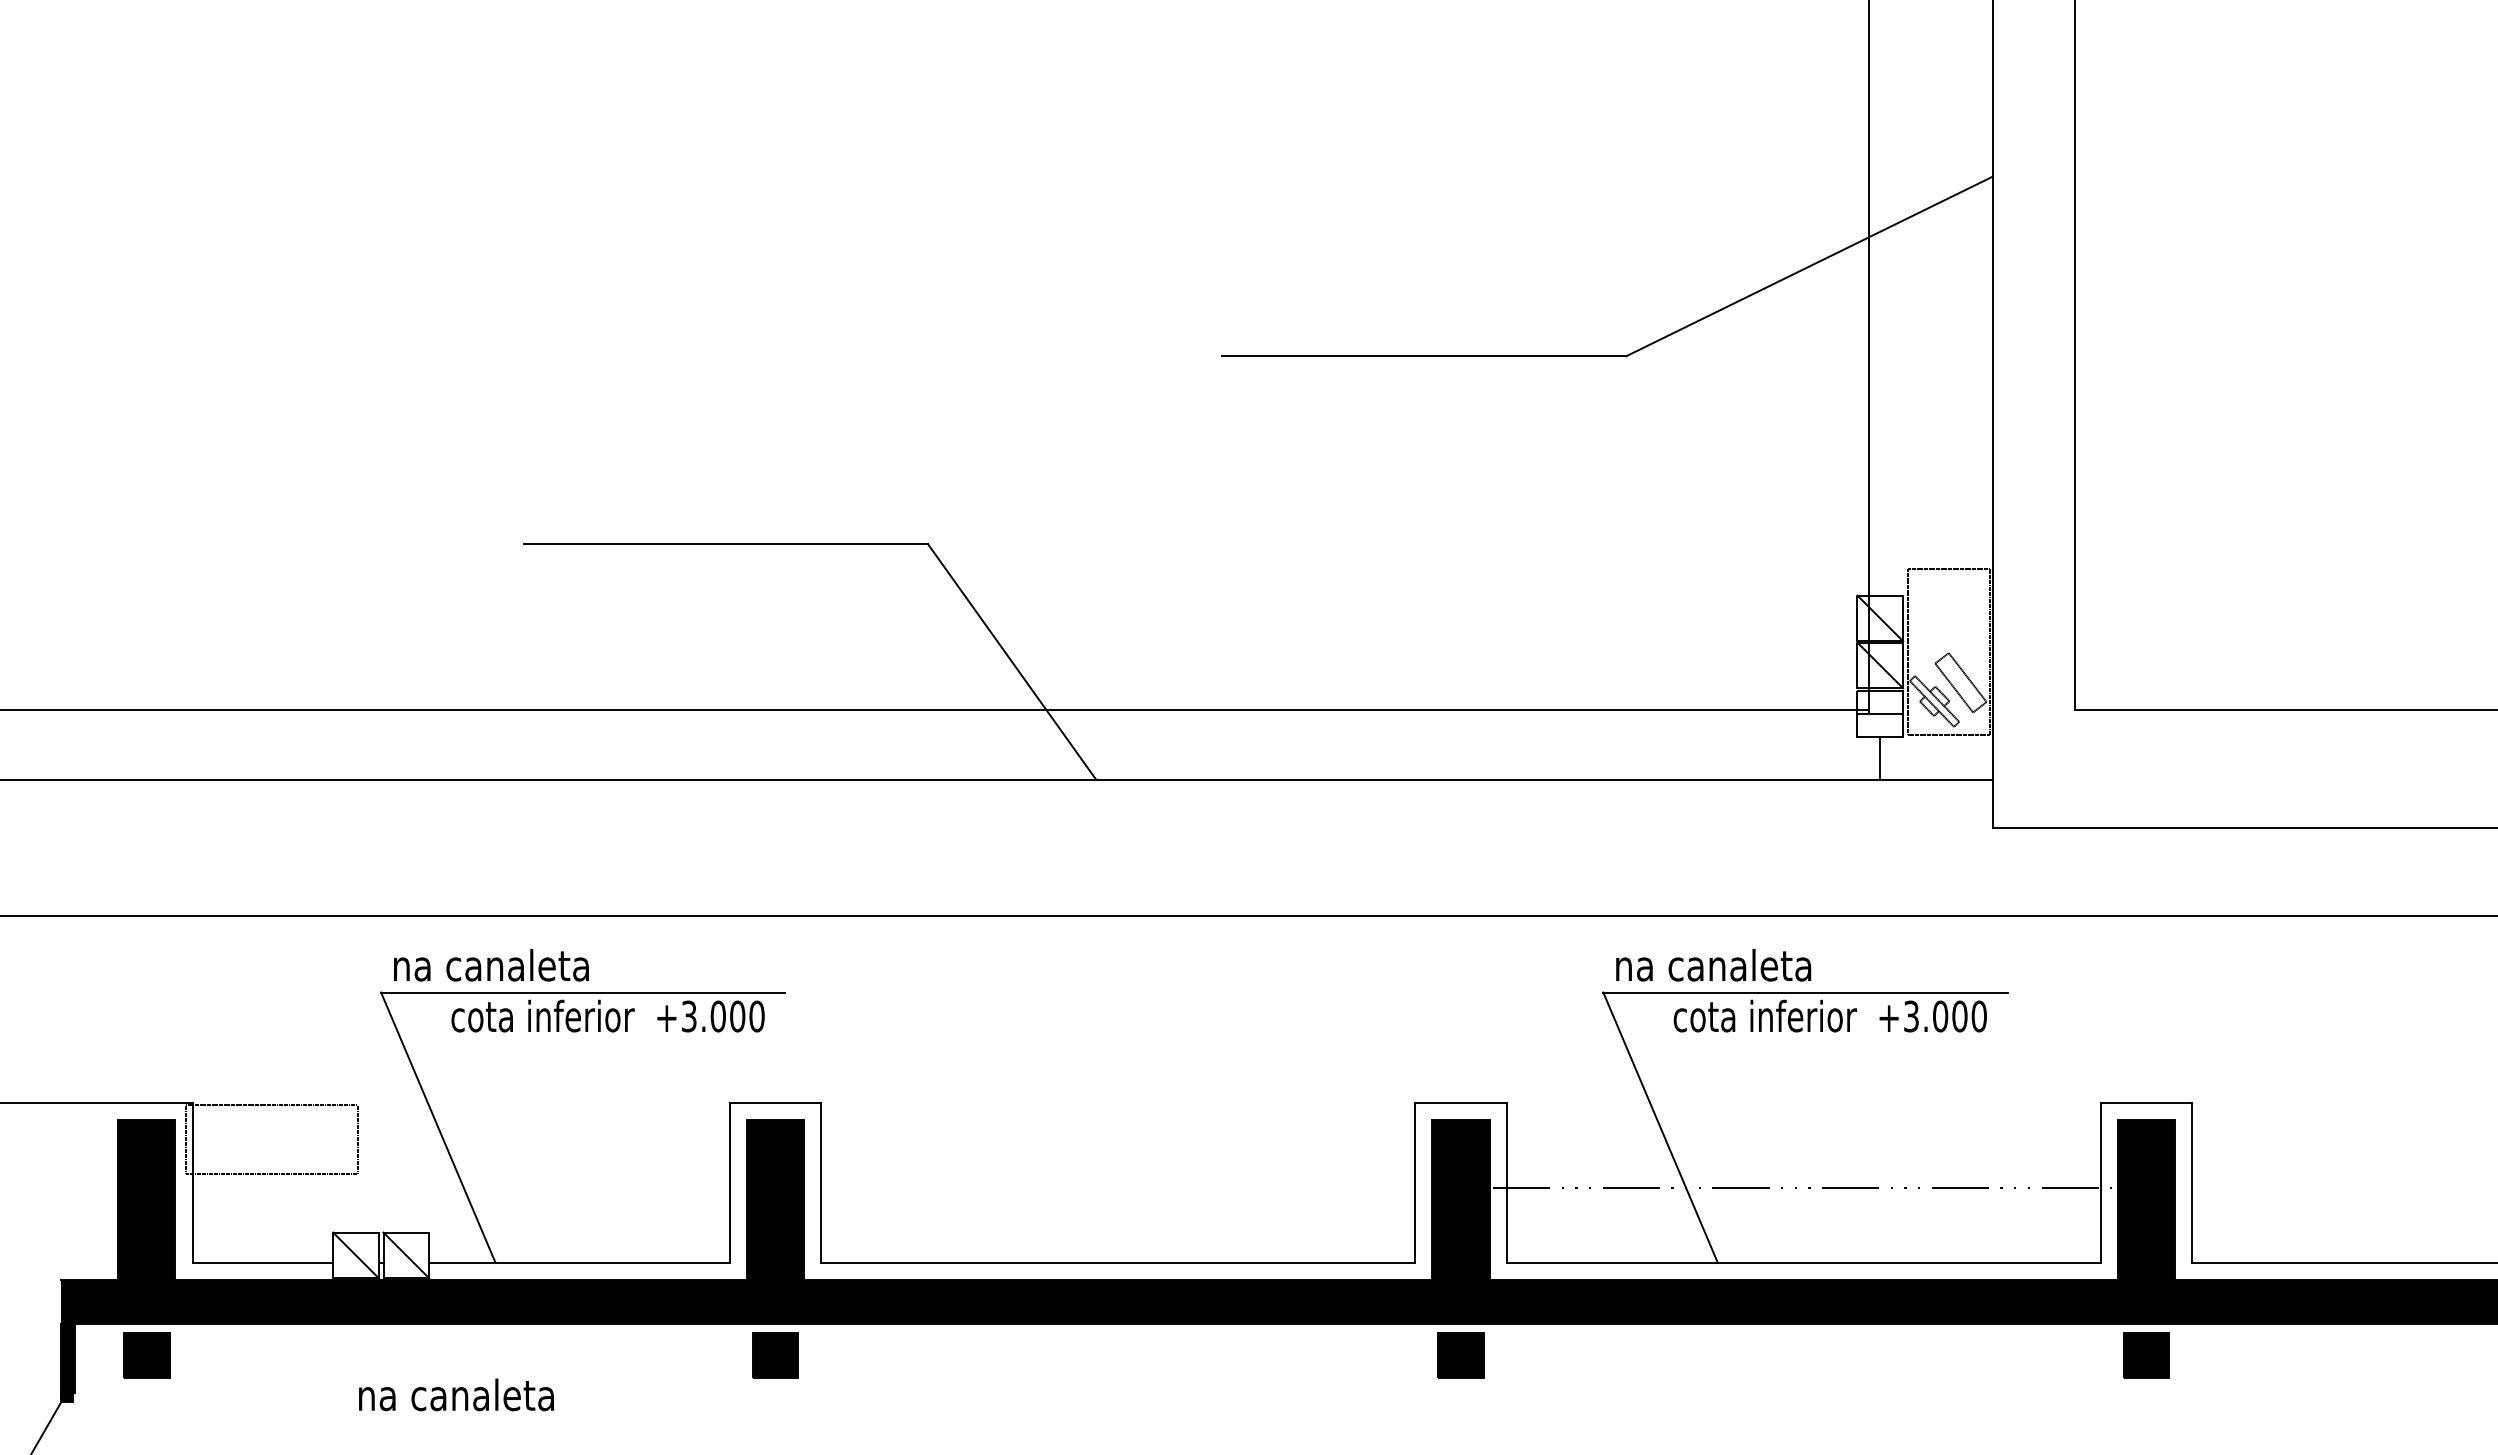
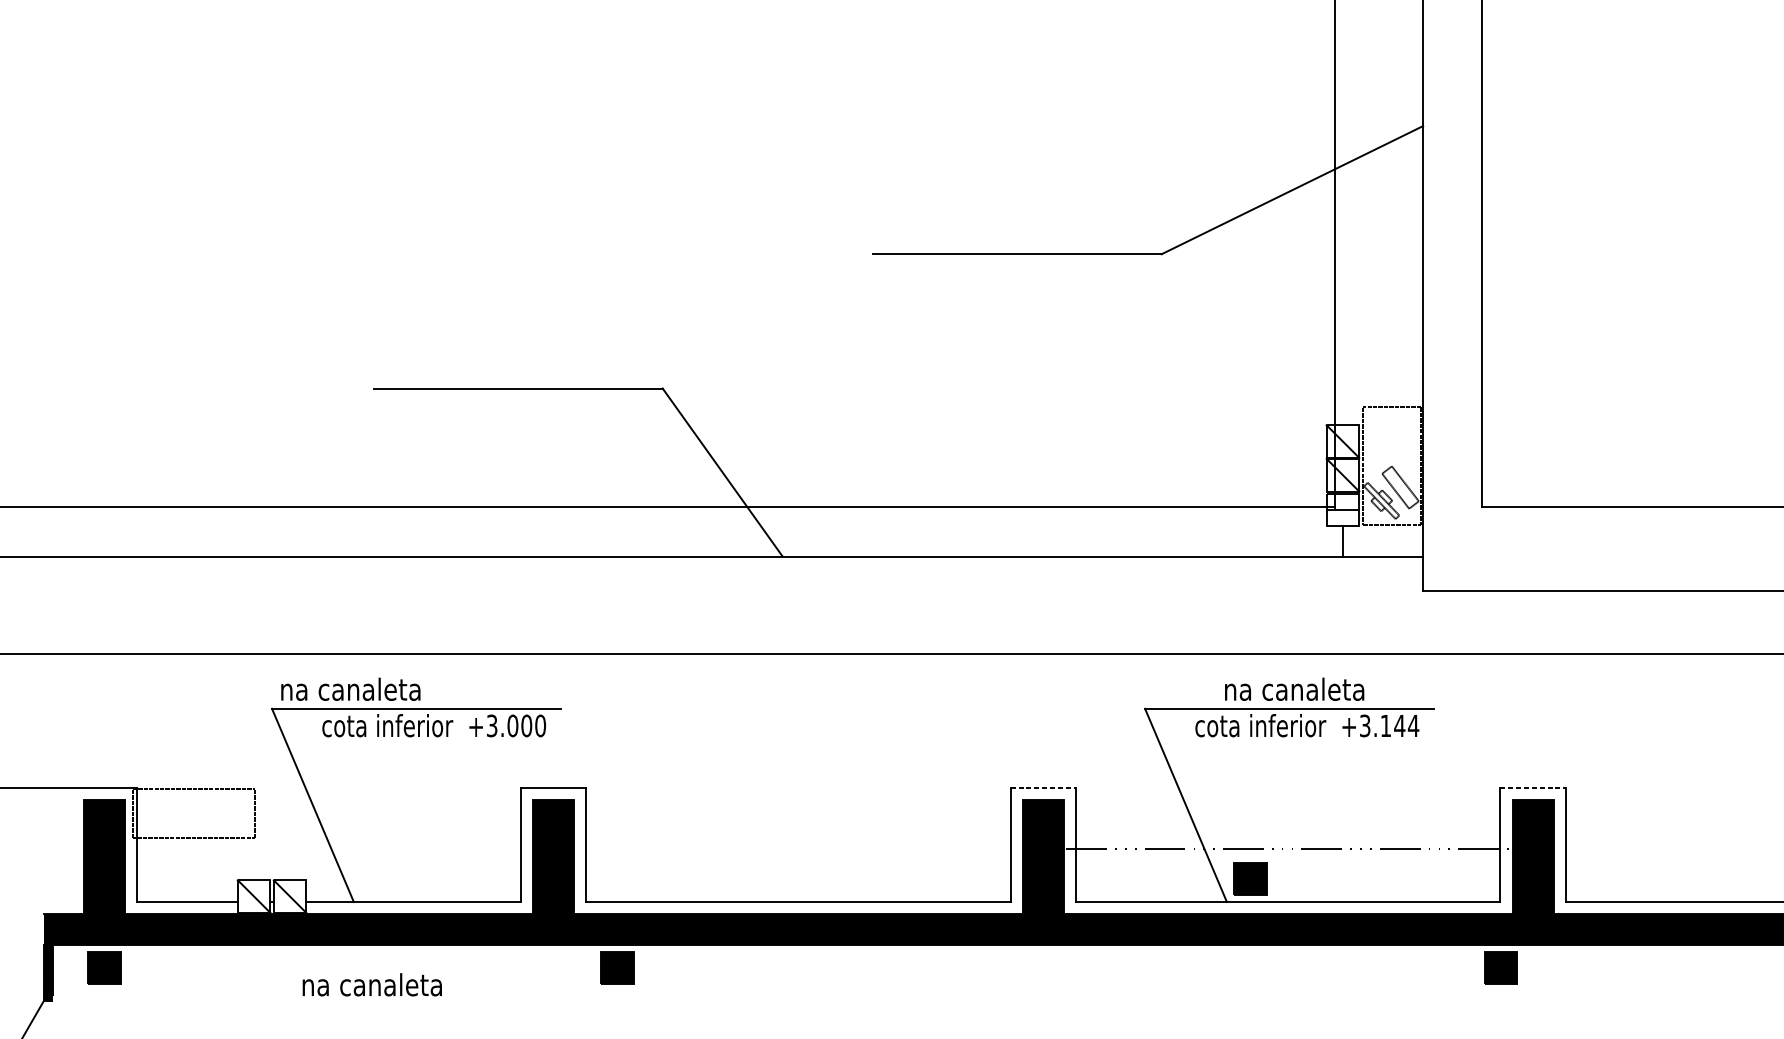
text: (1713, 965) -> (1294, 689), moved
text: (1960, 1016) -> (1400, 725), +3.000 -> +3.144
line: (1460, 1103) -> (1043, 788), solid -> dashed
line: (2146, 1103) -> (1533, 788), solid -> dashed
part: (775, 1355) -> (617, 968), moved
part: (1460, 1355) -> (1250, 878), moved
part: (2146, 1355) -> (1500, 968), moved
text: (456, 1394) -> (372, 984), moved

